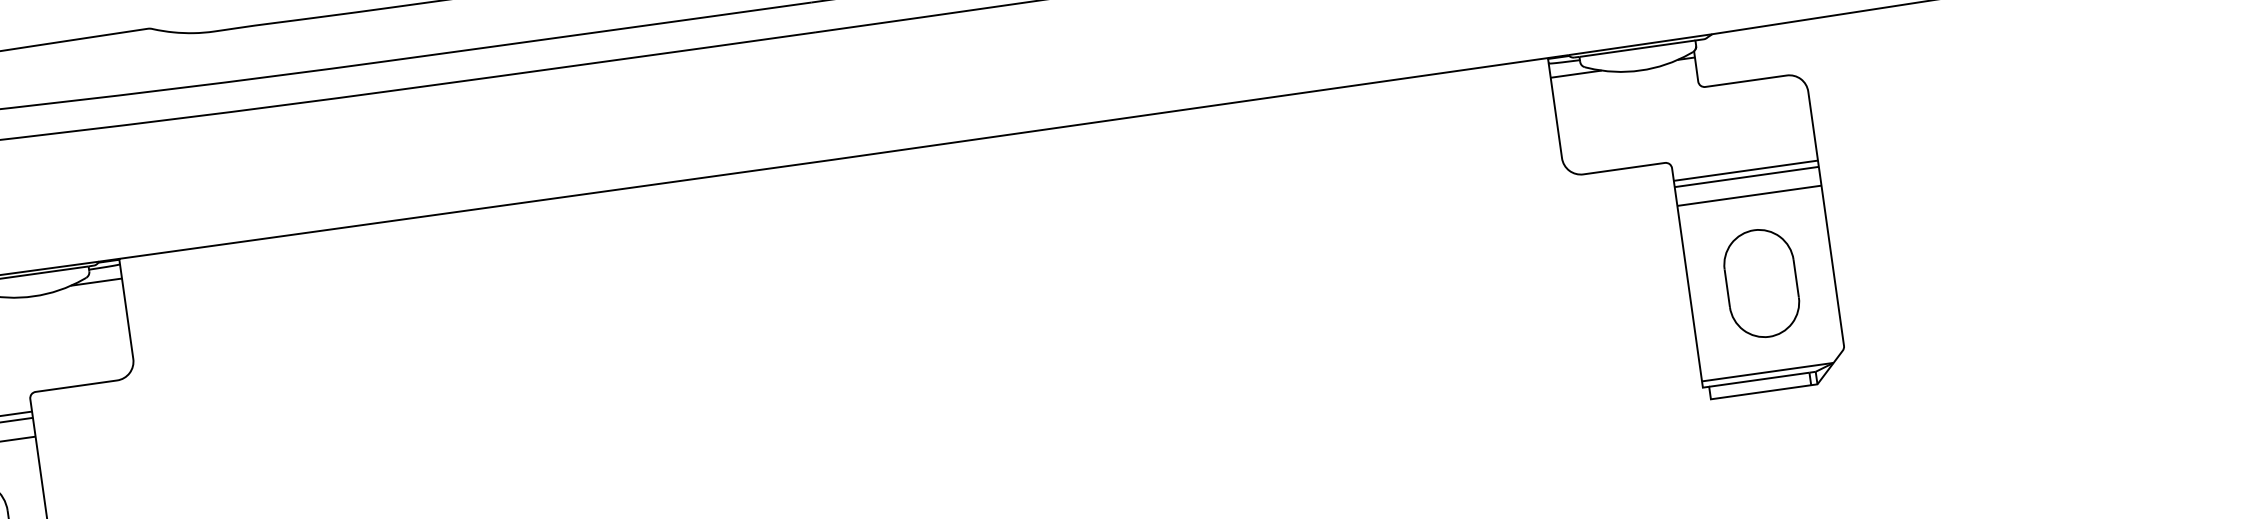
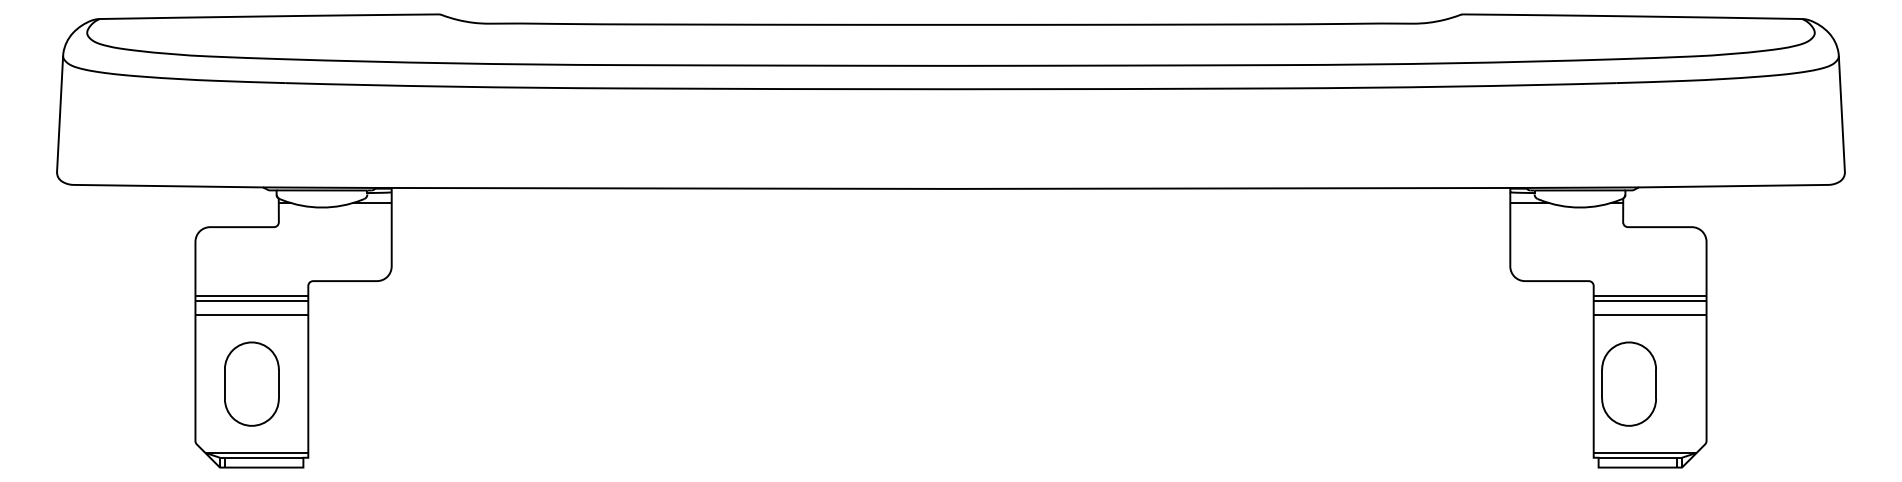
part: (1760, 282) -> (1628, 383), moved

